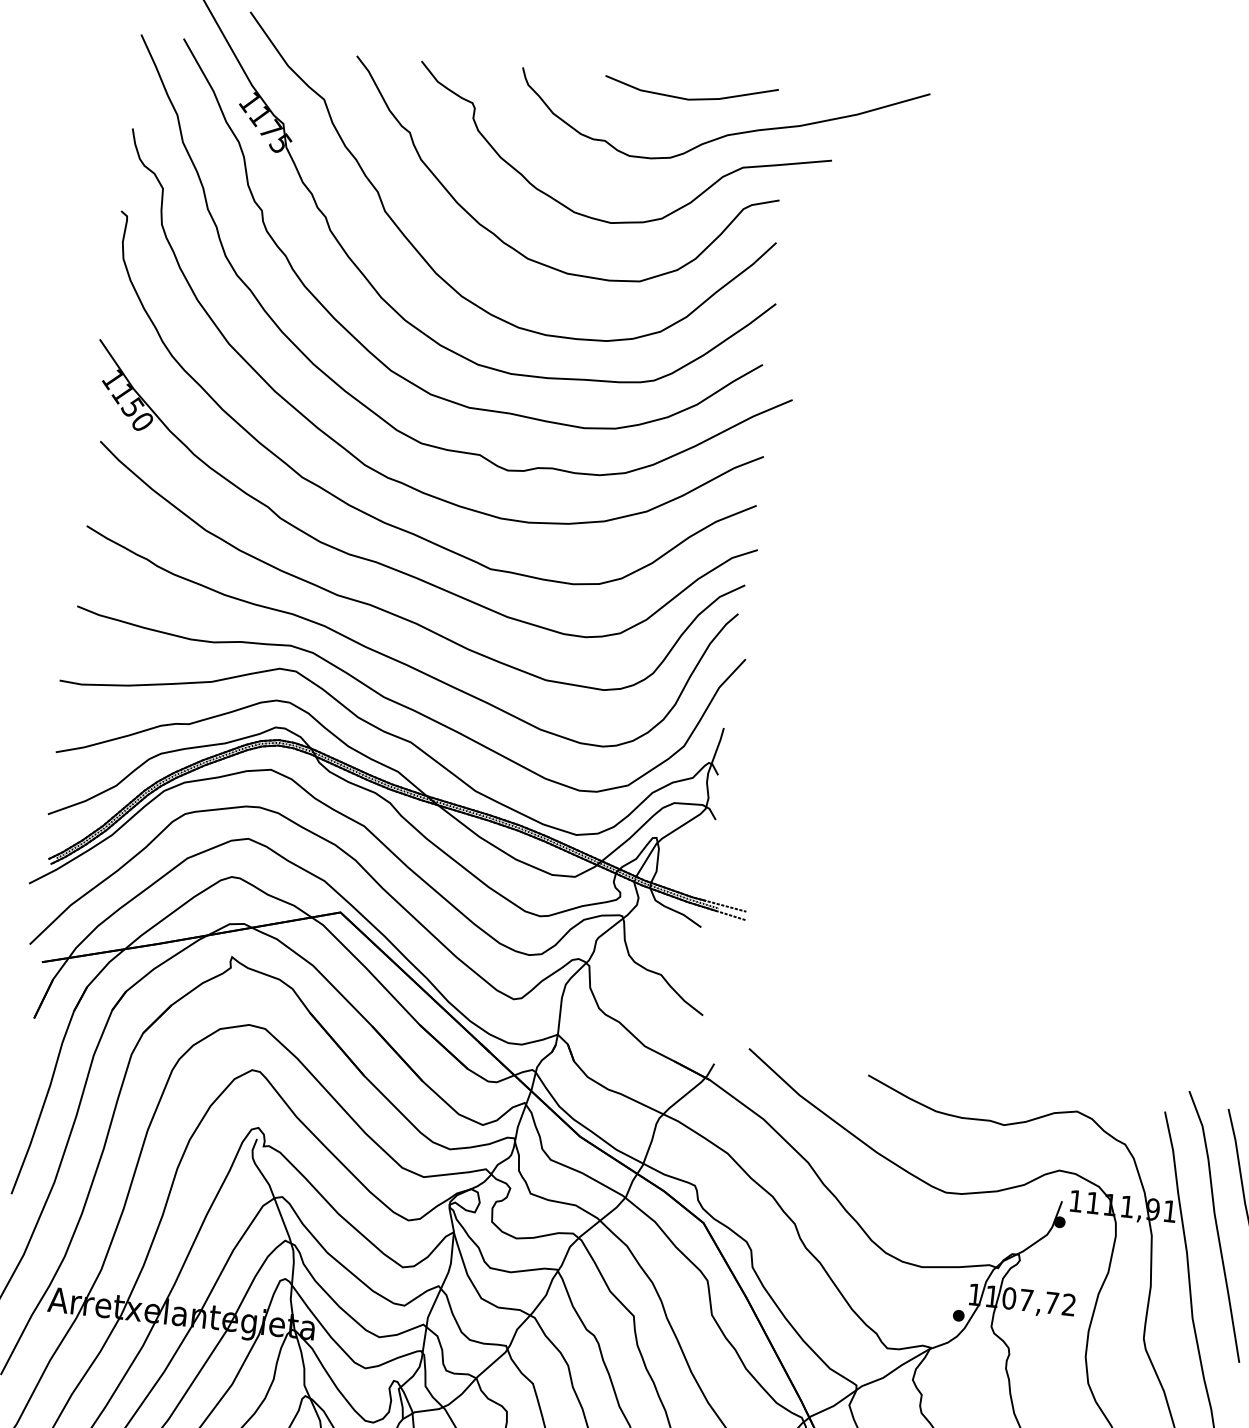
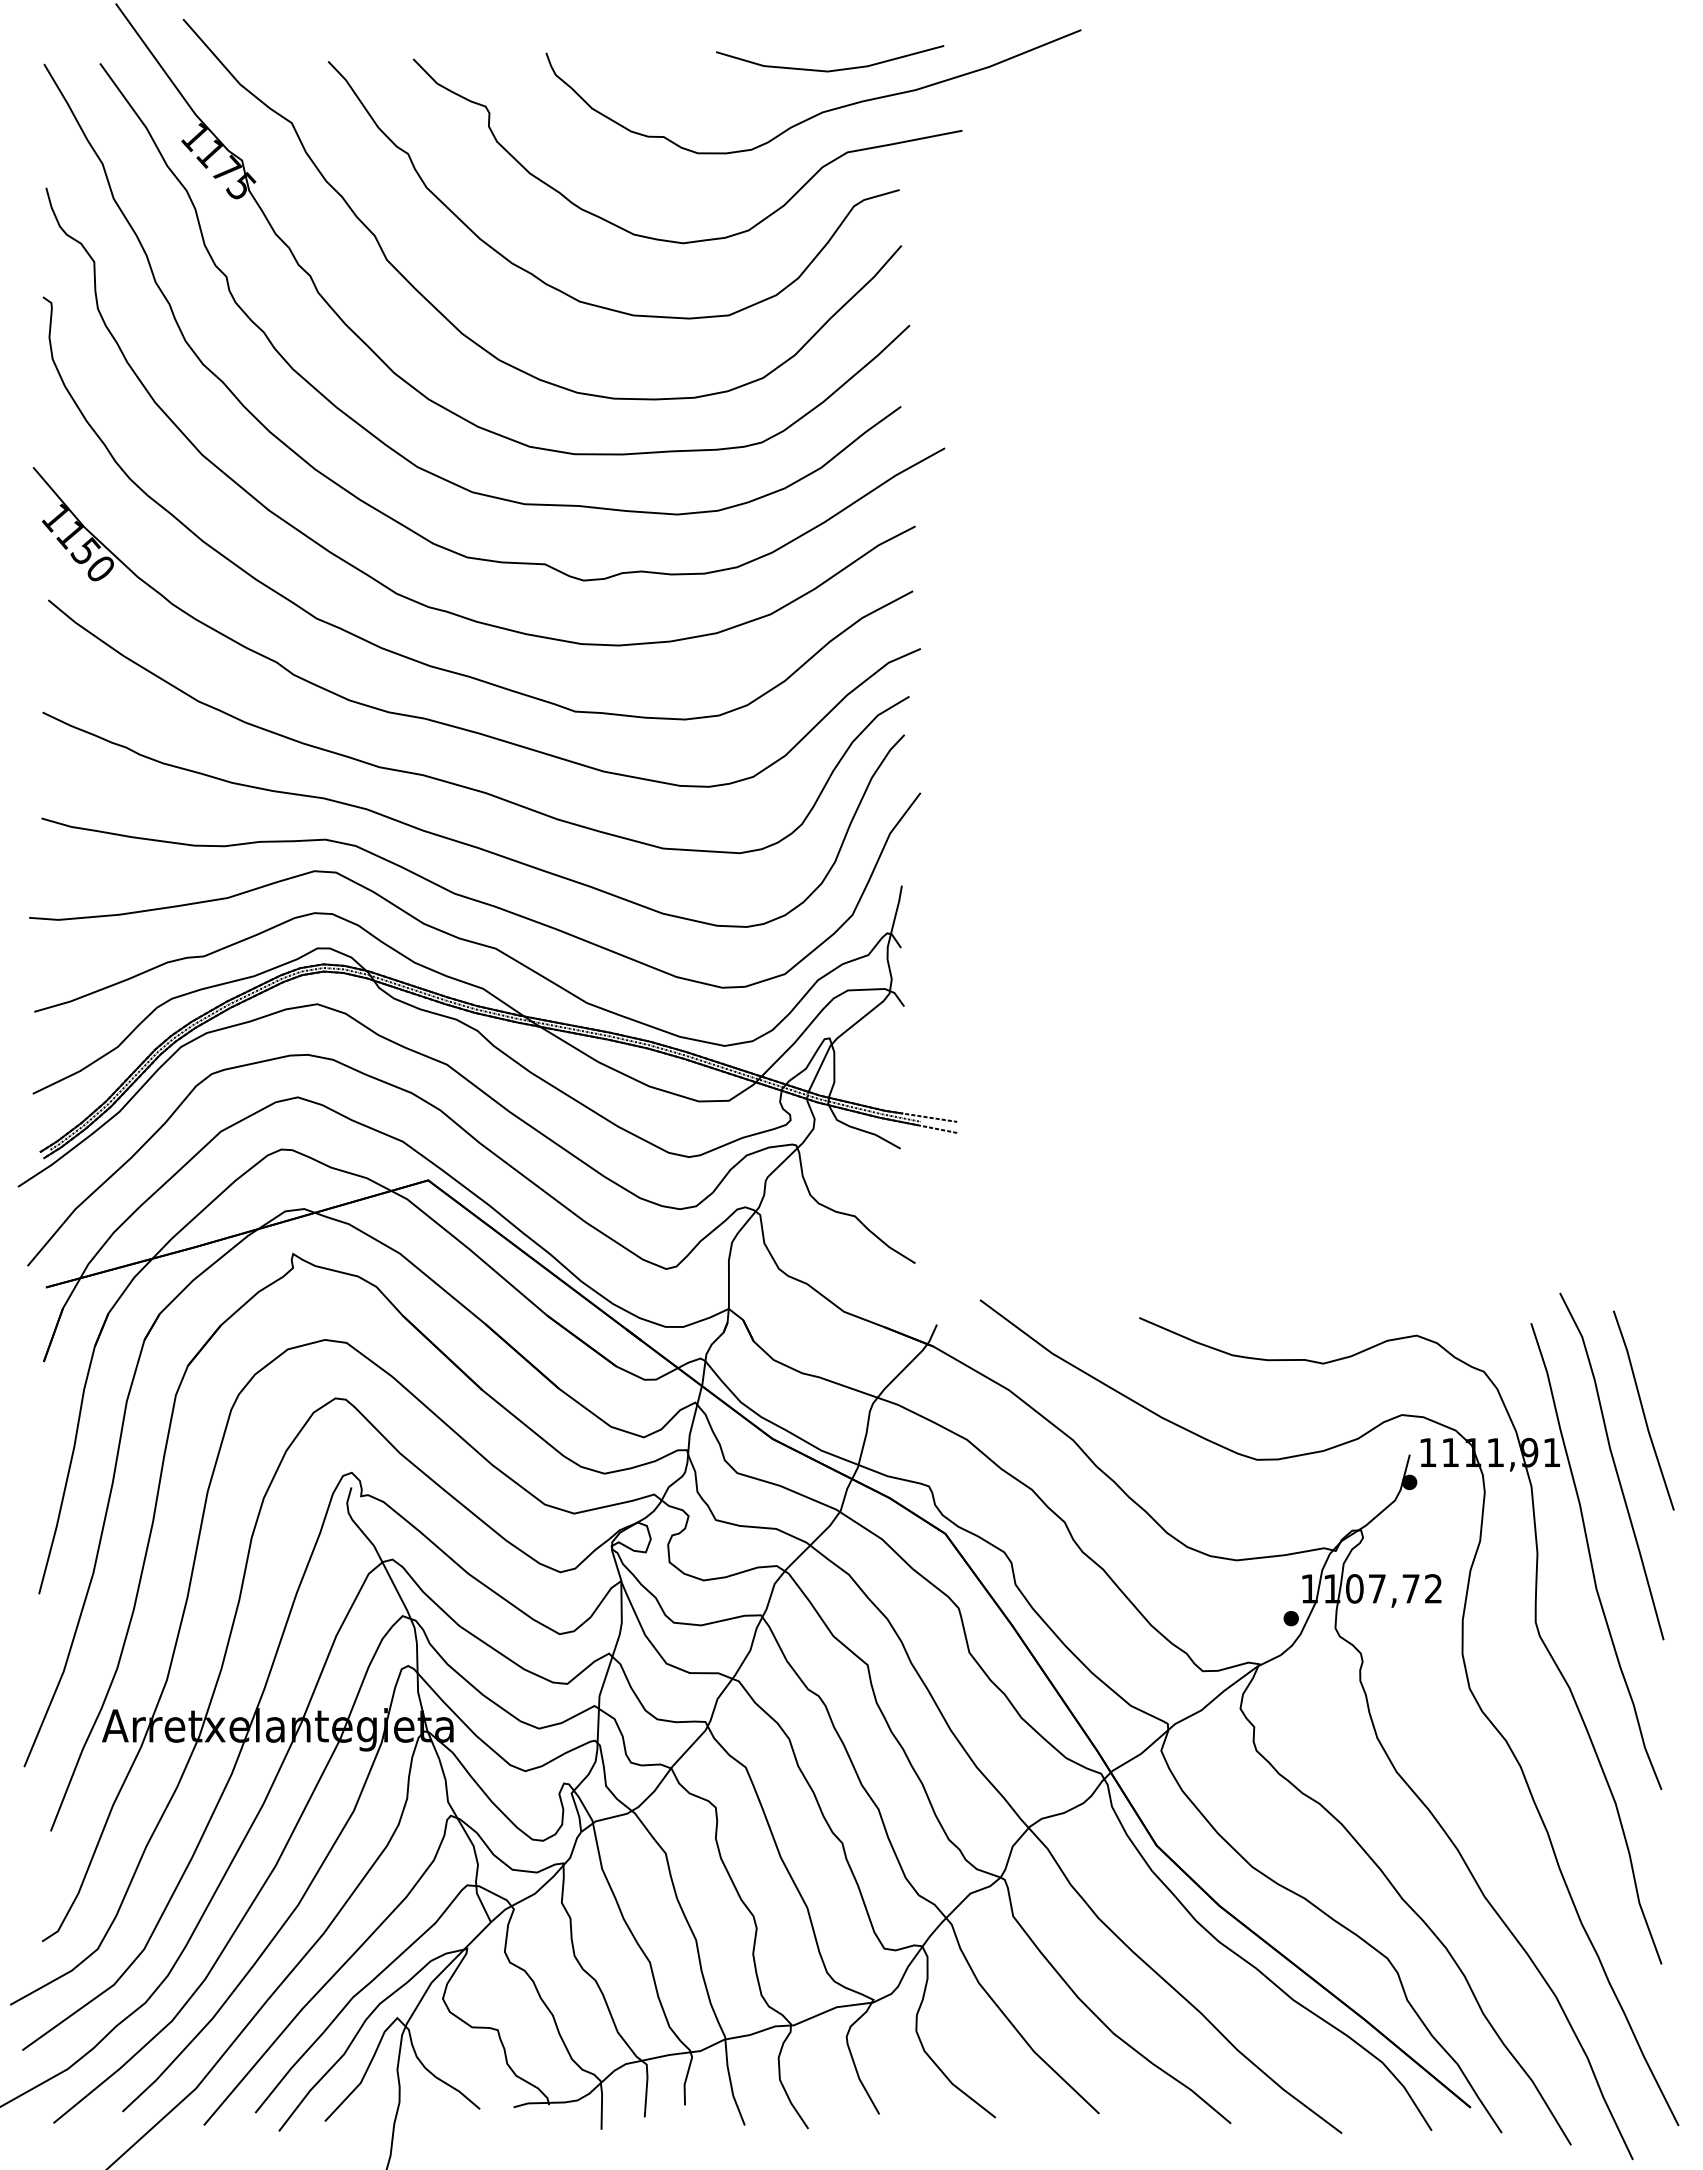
part: (693, 98) -> (833, 69), moved

